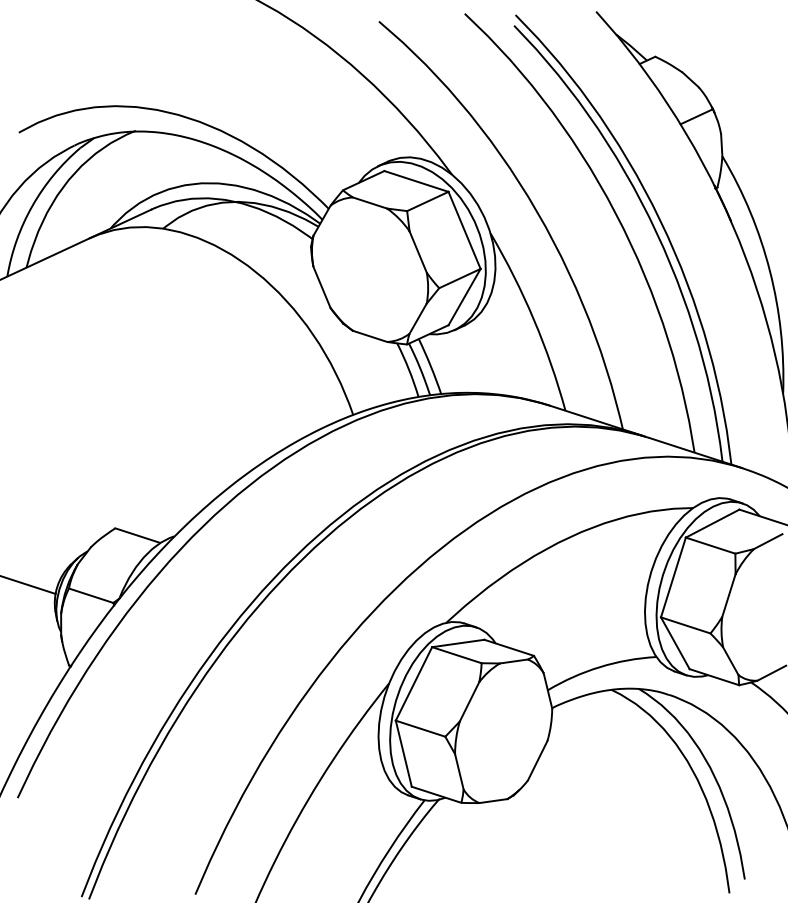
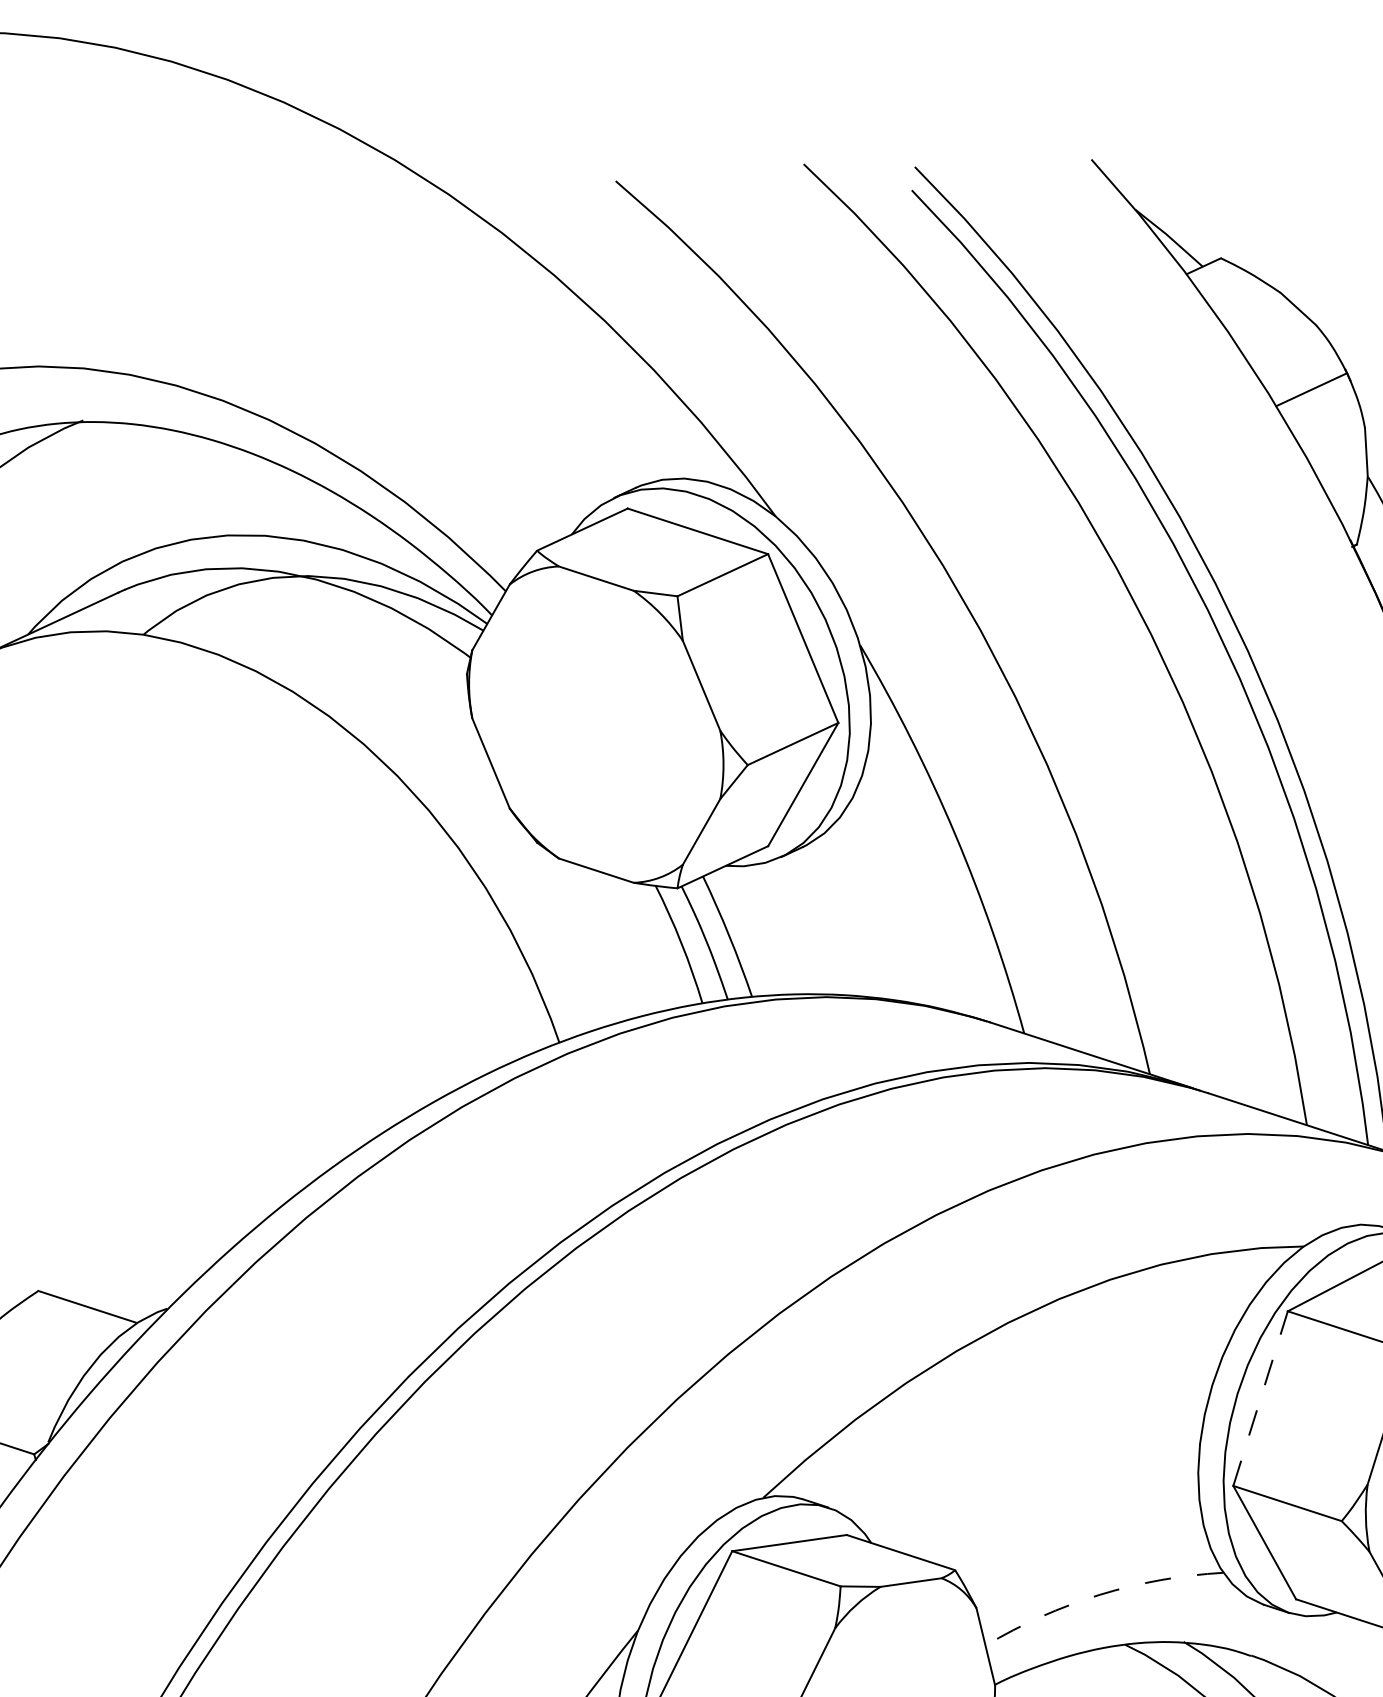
line: (673, 577) -> (1260, 1398), solid -> dashed
arc: (600, 667) -> (1100, 1595), solid -> dashed

